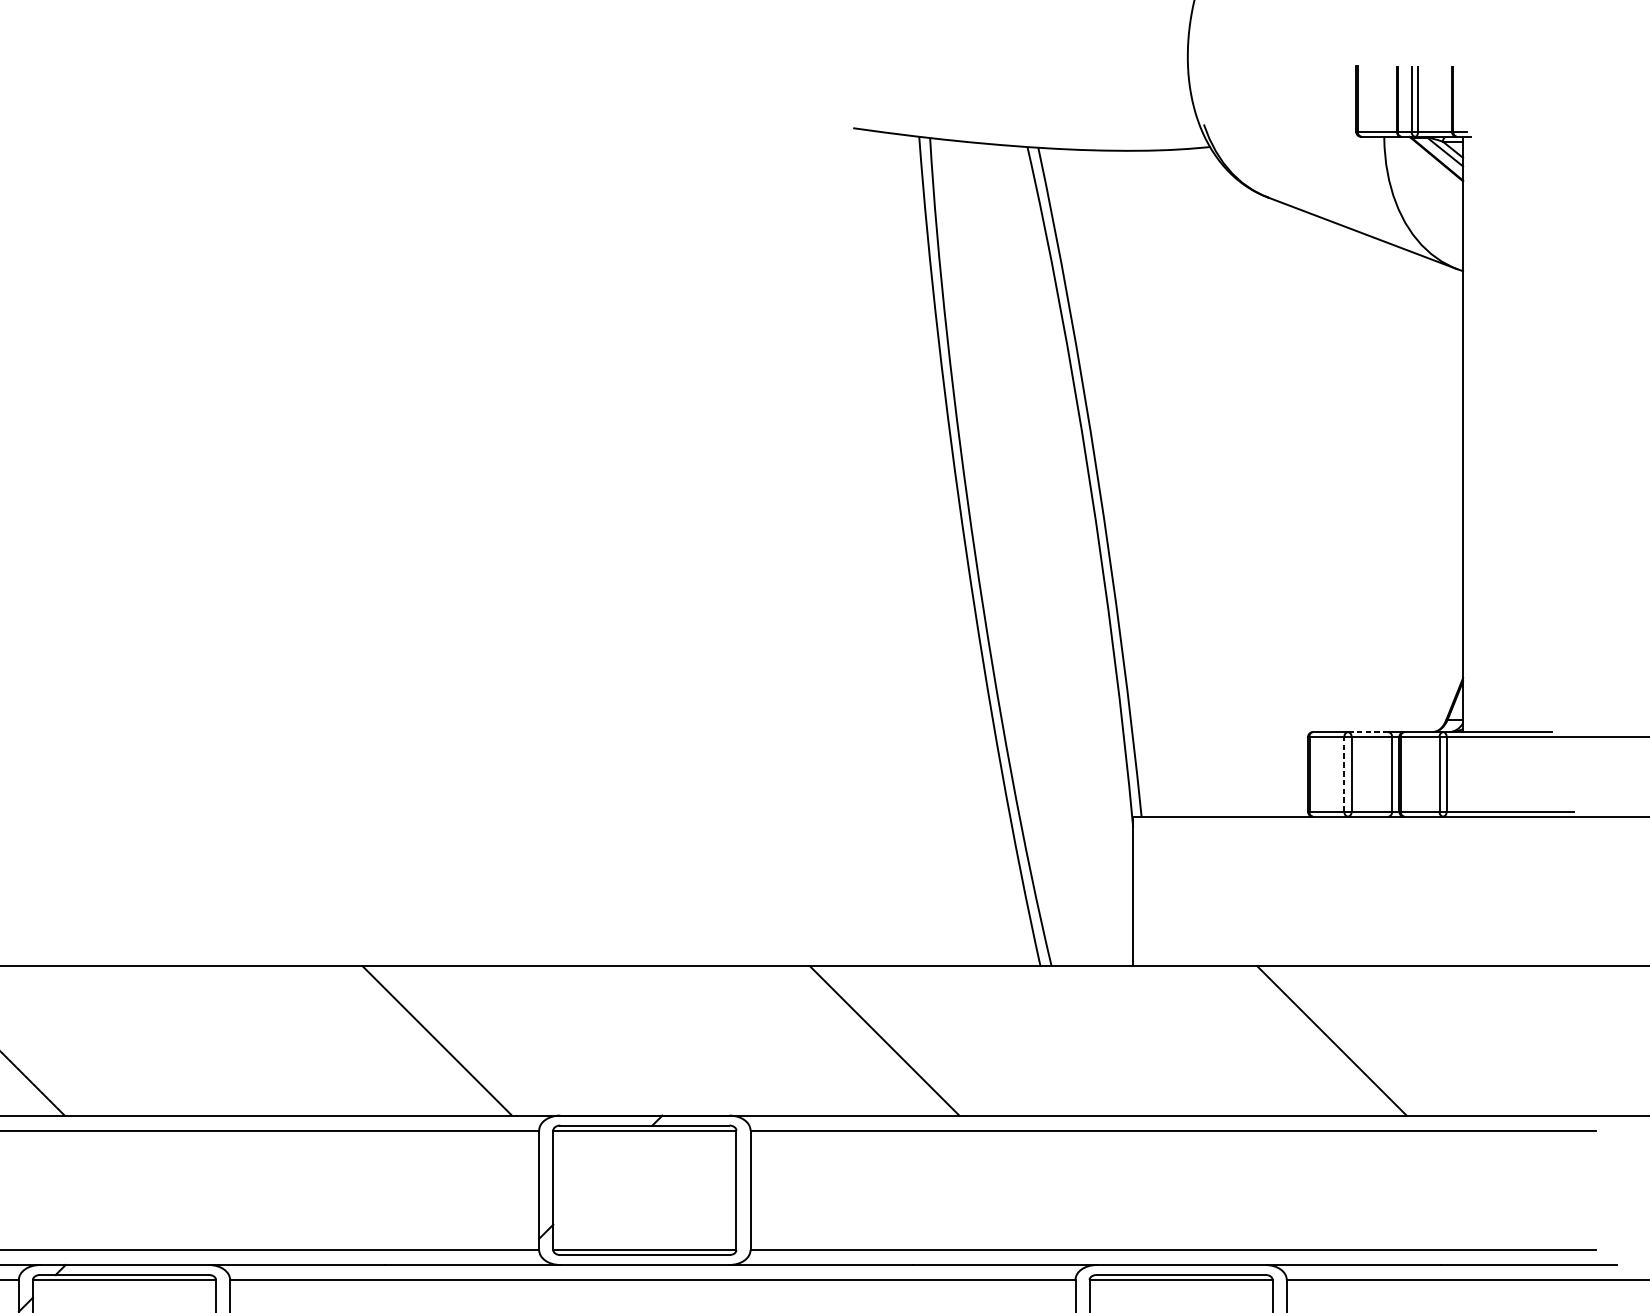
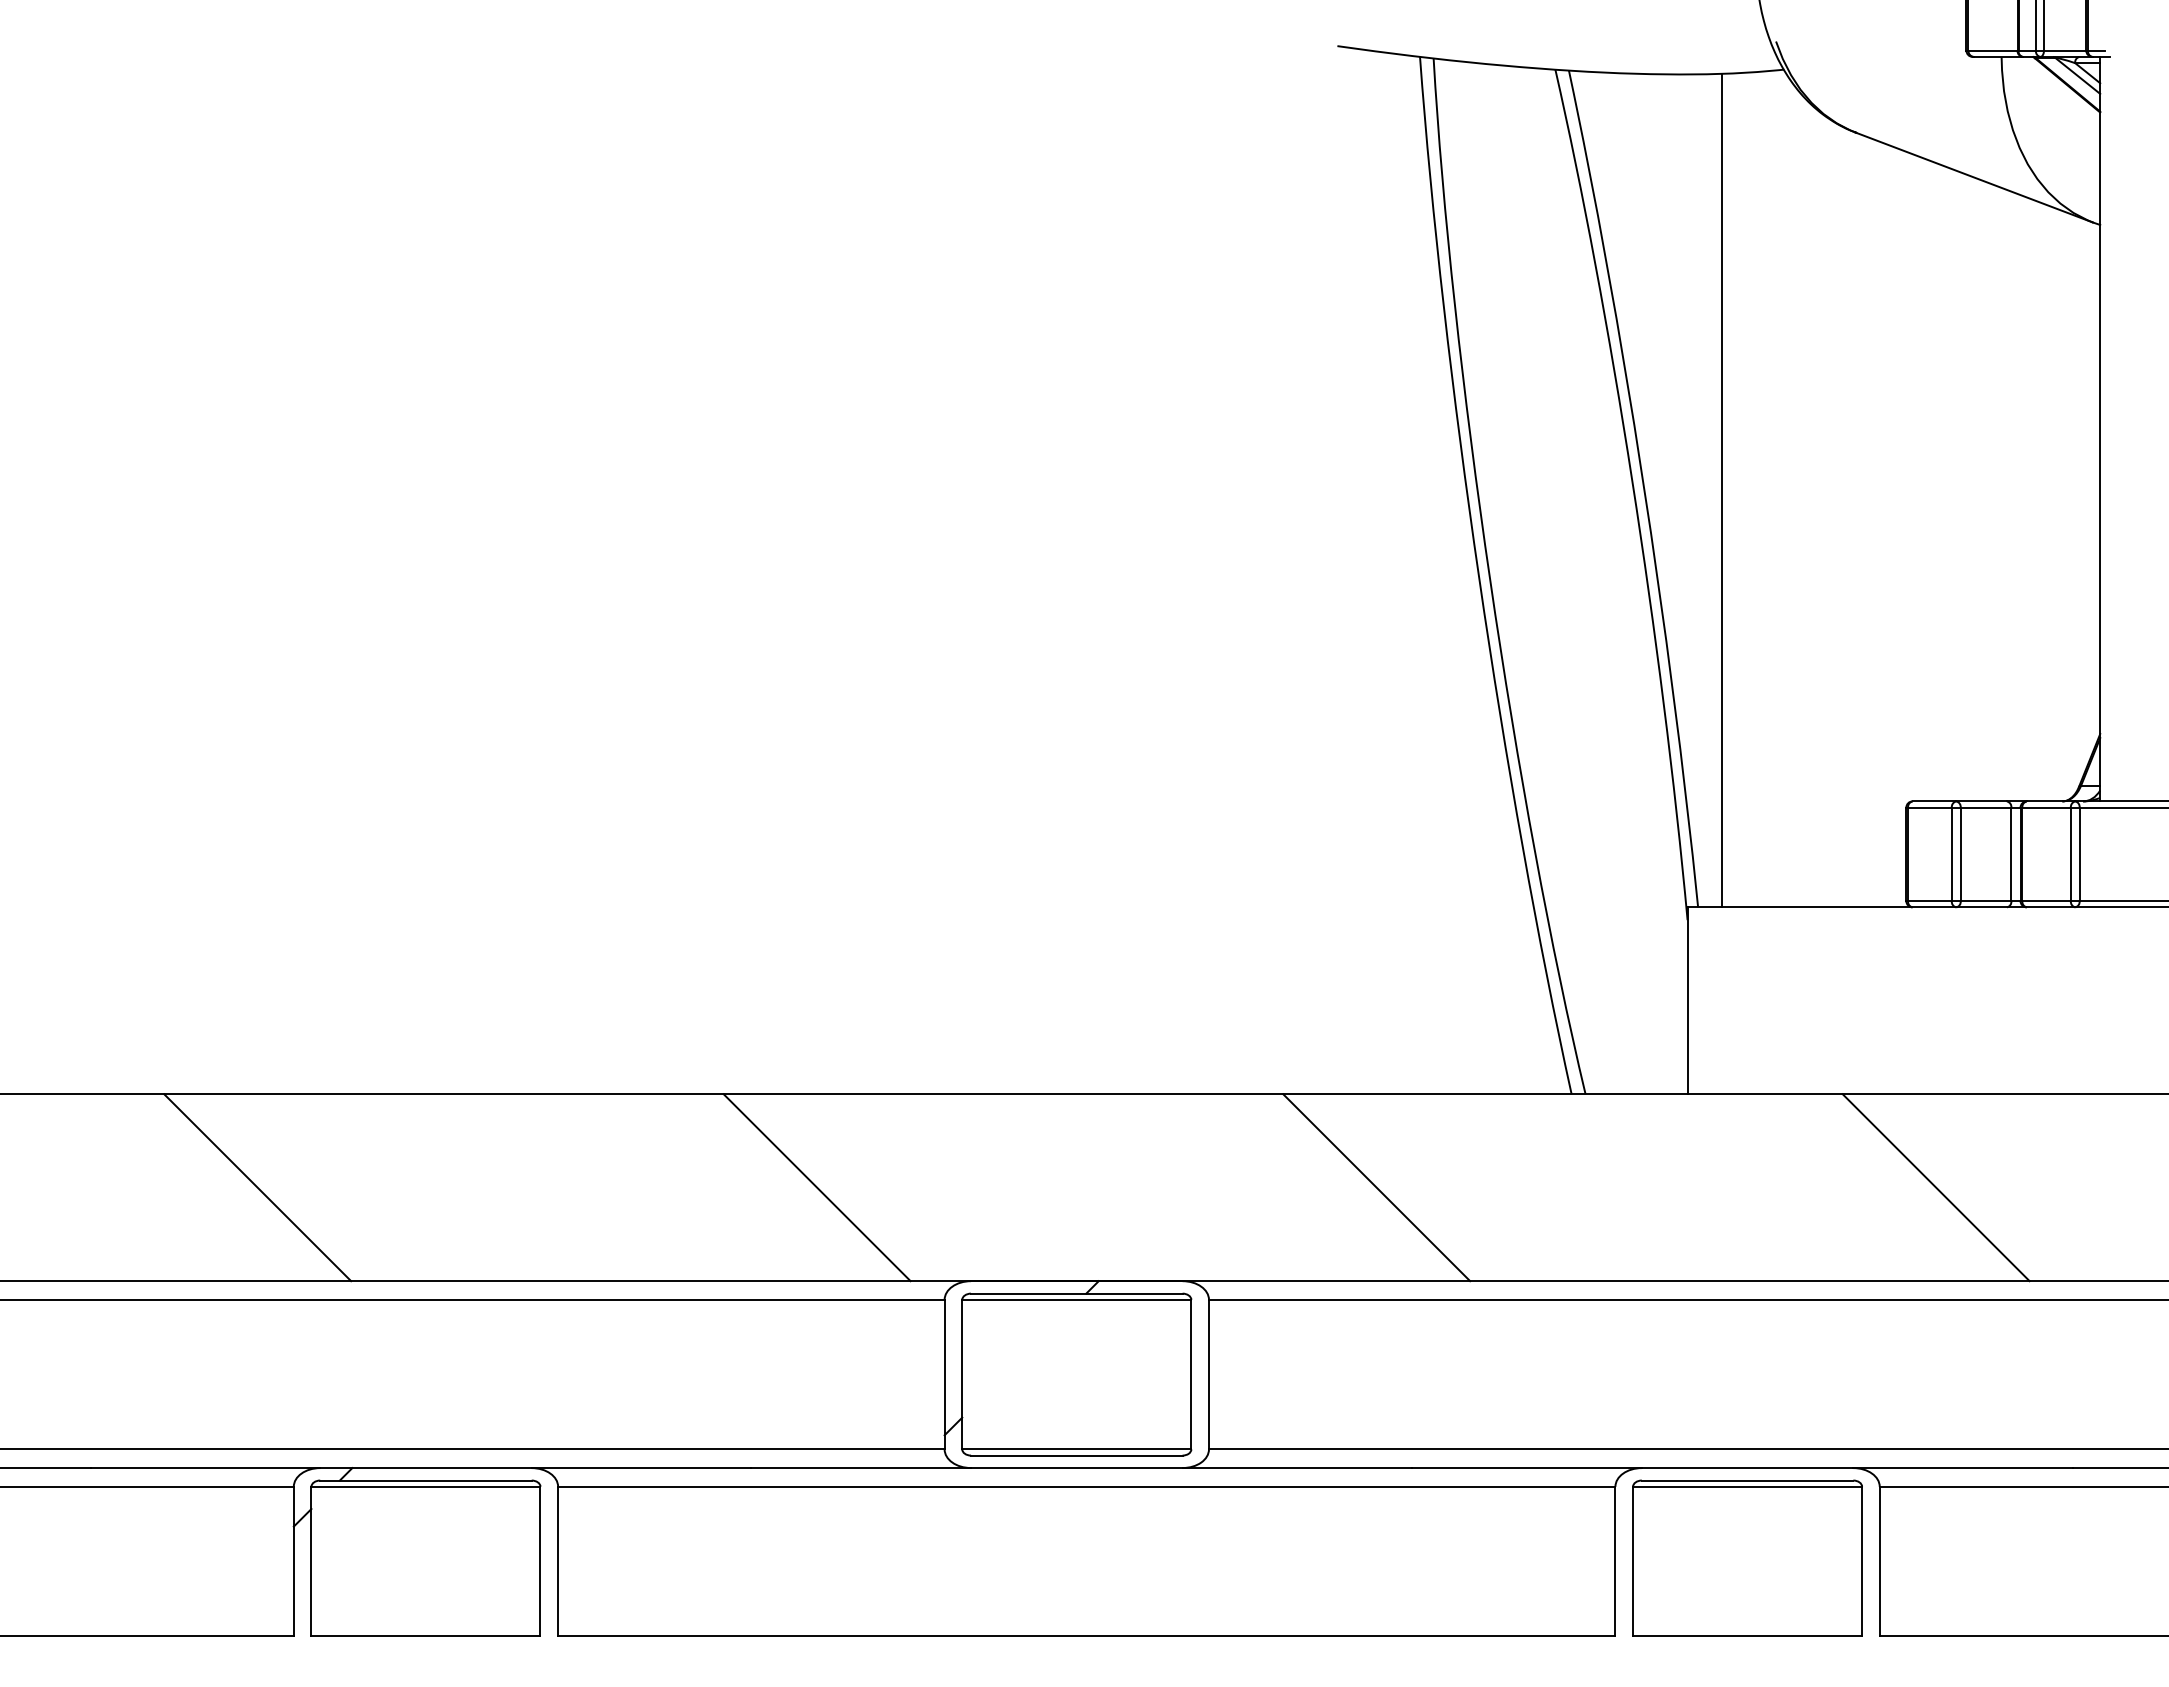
line: (1161, 483) -> (1722, 490), added
line: (1368, 732) -> (1982, 801), dashed -> solid
line: (1344, 774) -> (1951, 854), dashed -> solid

